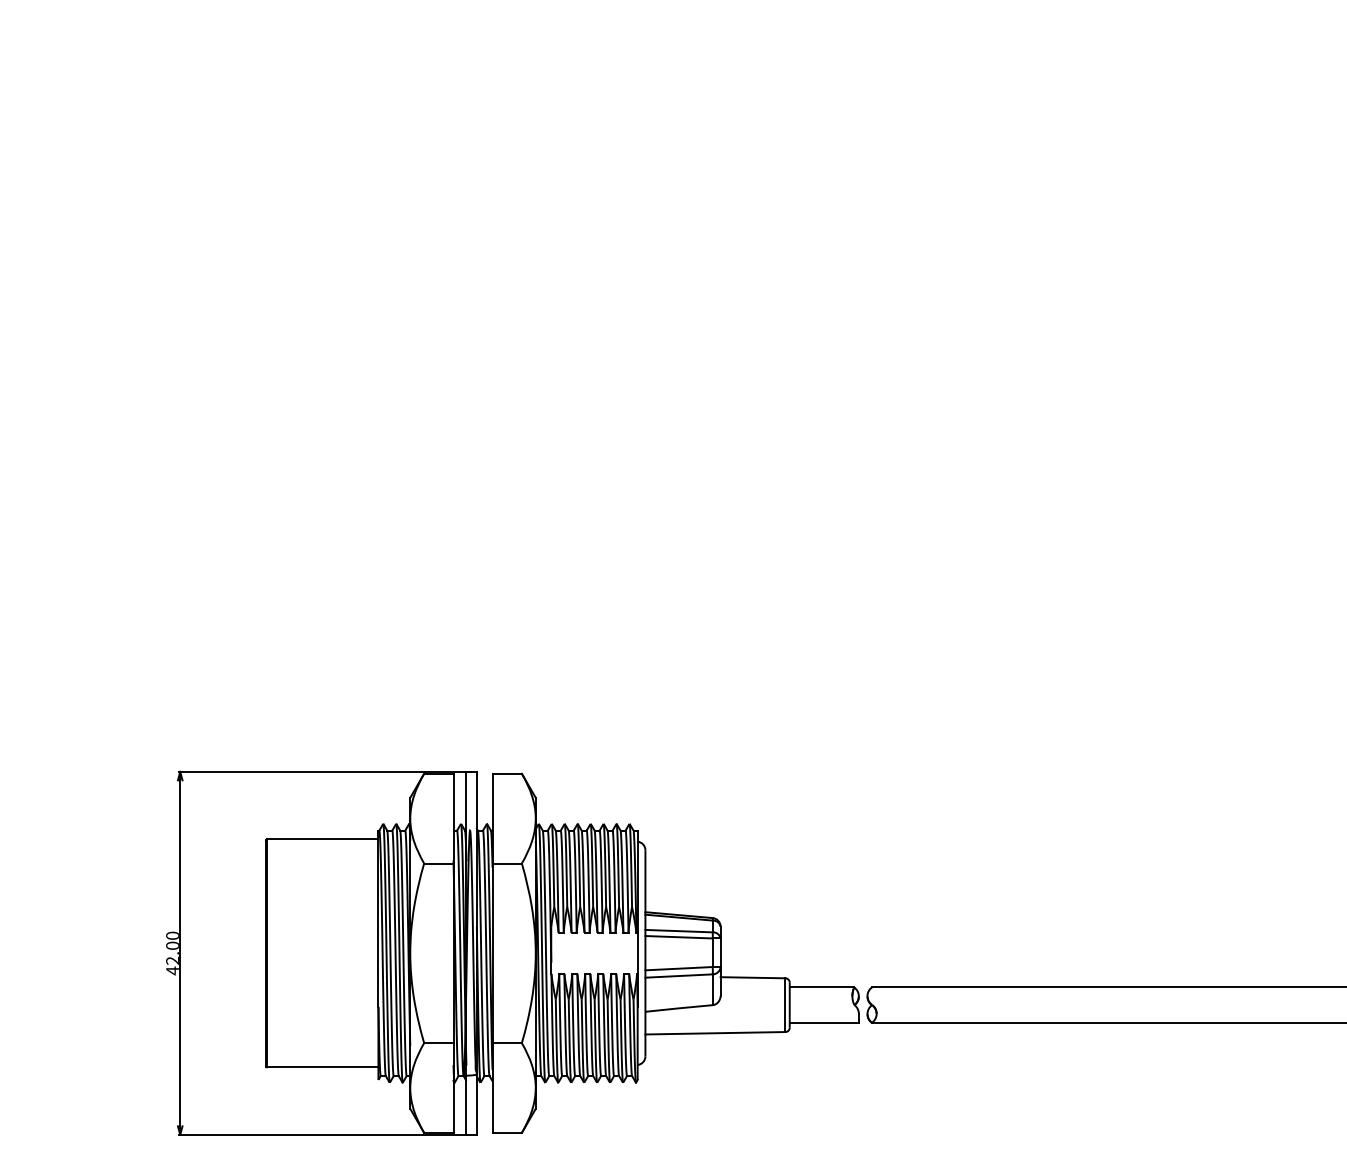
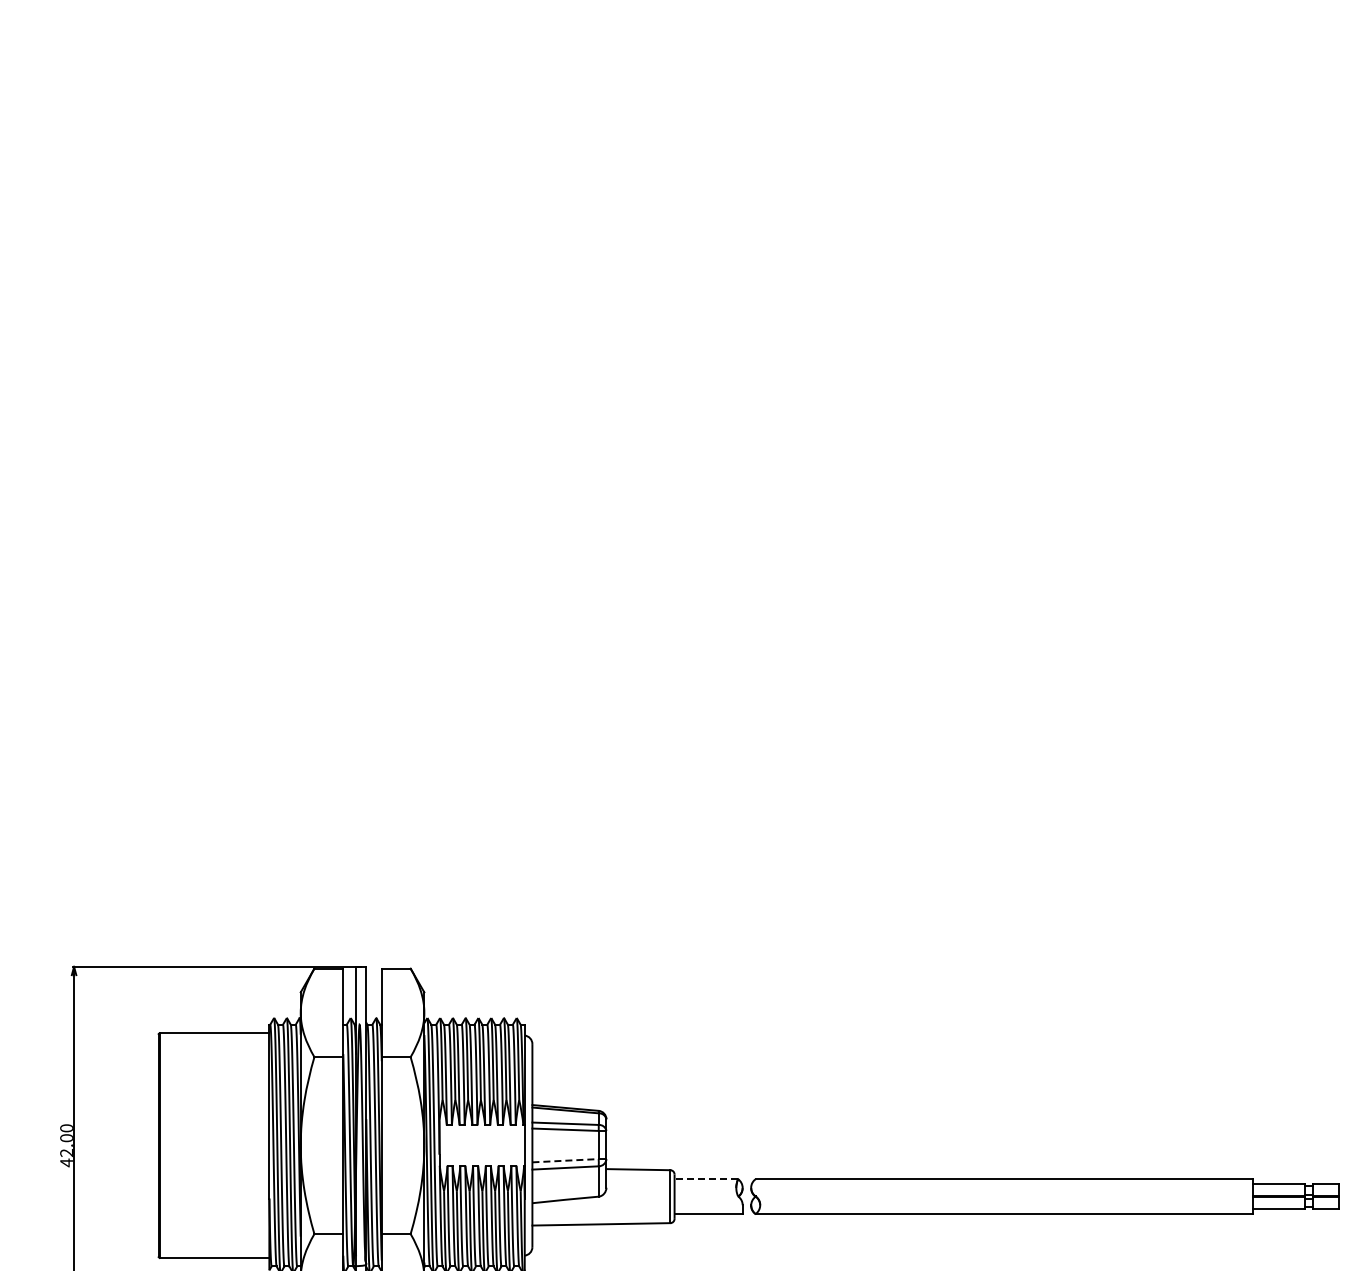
line: (680, 968) -> (566, 1160), solid -> dashed
line: (822, 987) -> (706, 1179), solid -> dashed

